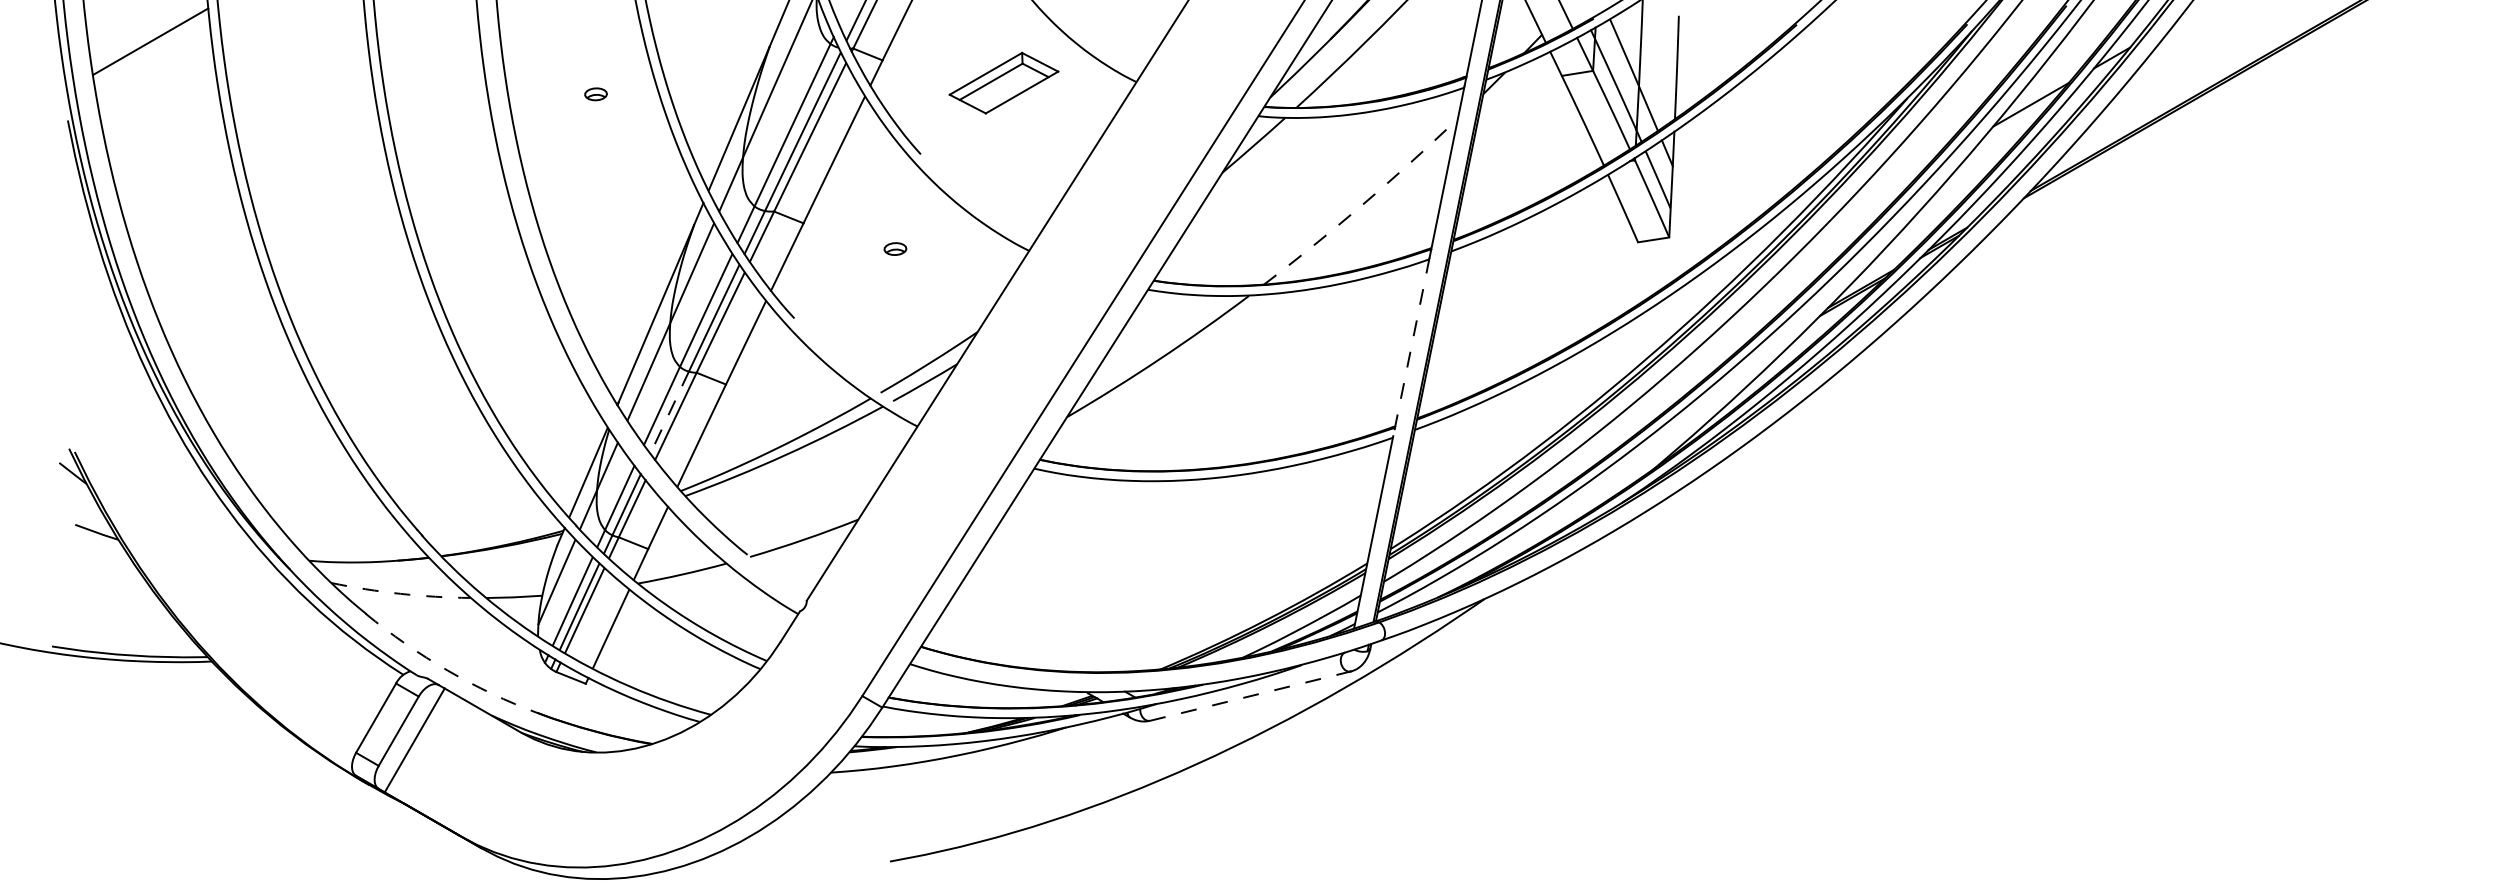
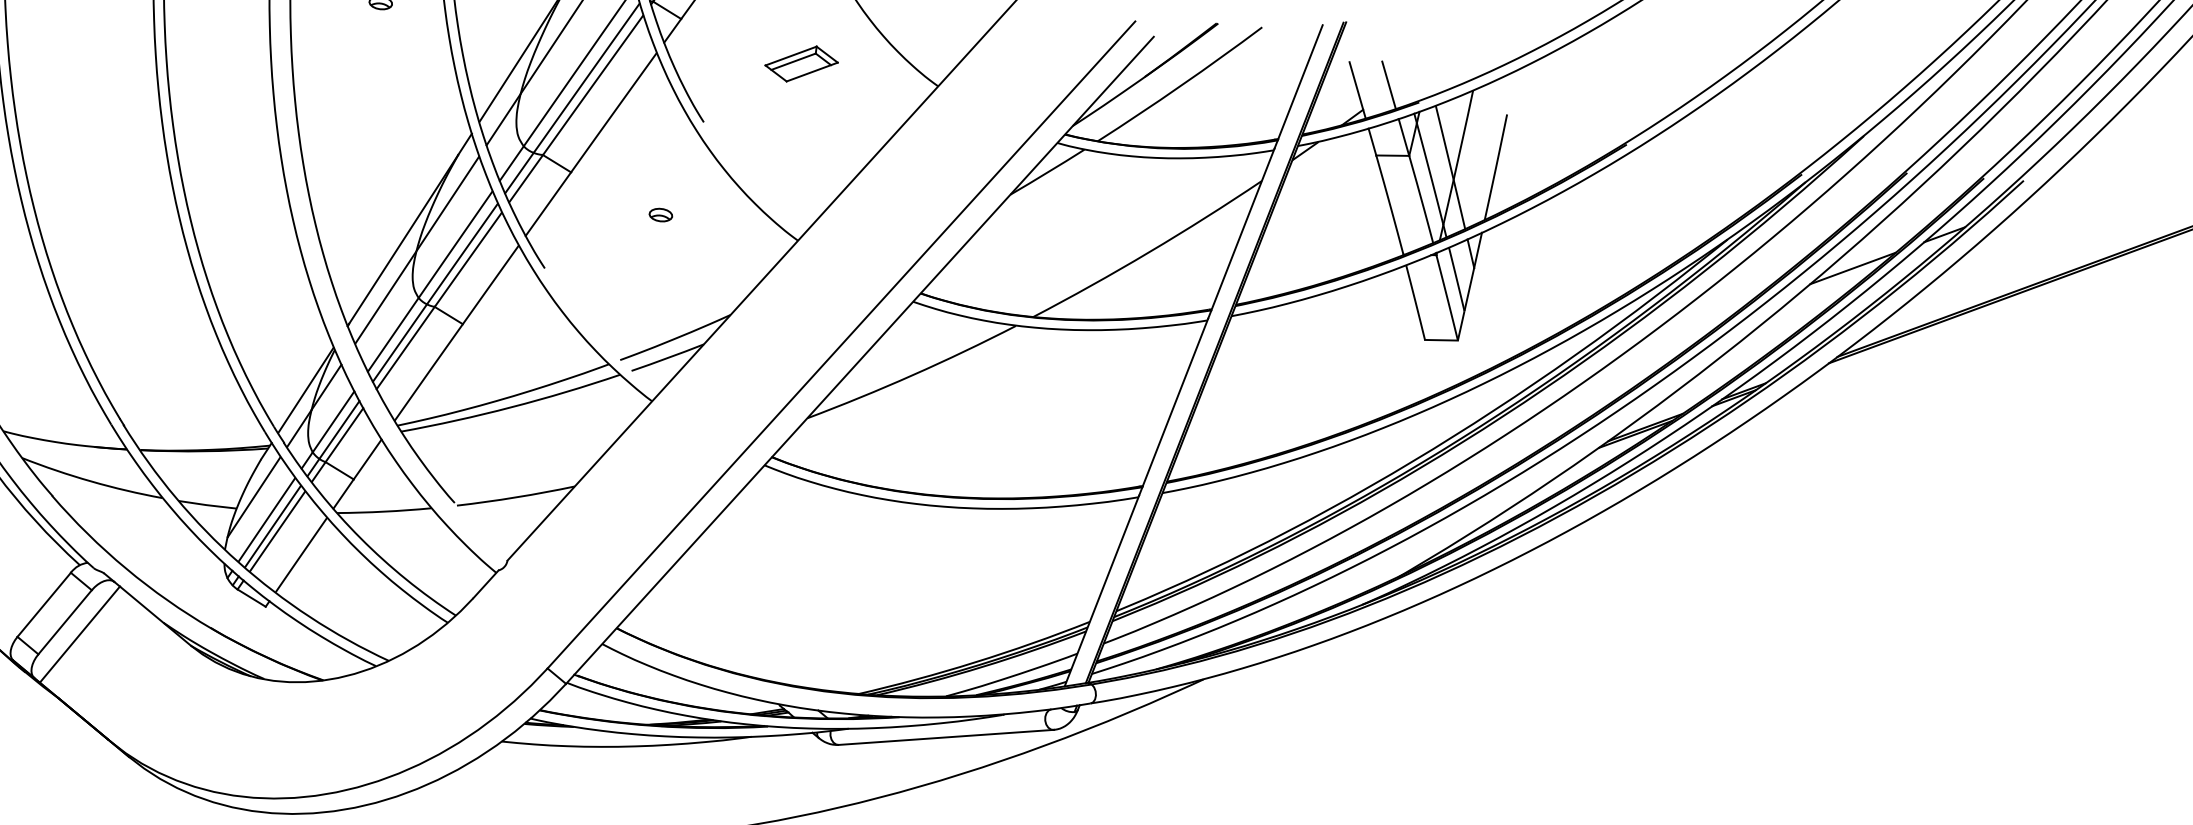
part: (1003, 83) -> (801, 64), size x0.62
arc: (1363, 204) -> (1149, 252), dashed -> solid
line: (1411, 347) -> (1173, 407), dashed -> solid
line: (669, 413) -> (399, 343), dashed -> solid
arc: (400, 593) -> (91, 481), dashed -> solid
arc: (447, 670) -> (125, 568), dashed -> solid
line: (1250, 696) -> (946, 737), dashed -> solid

